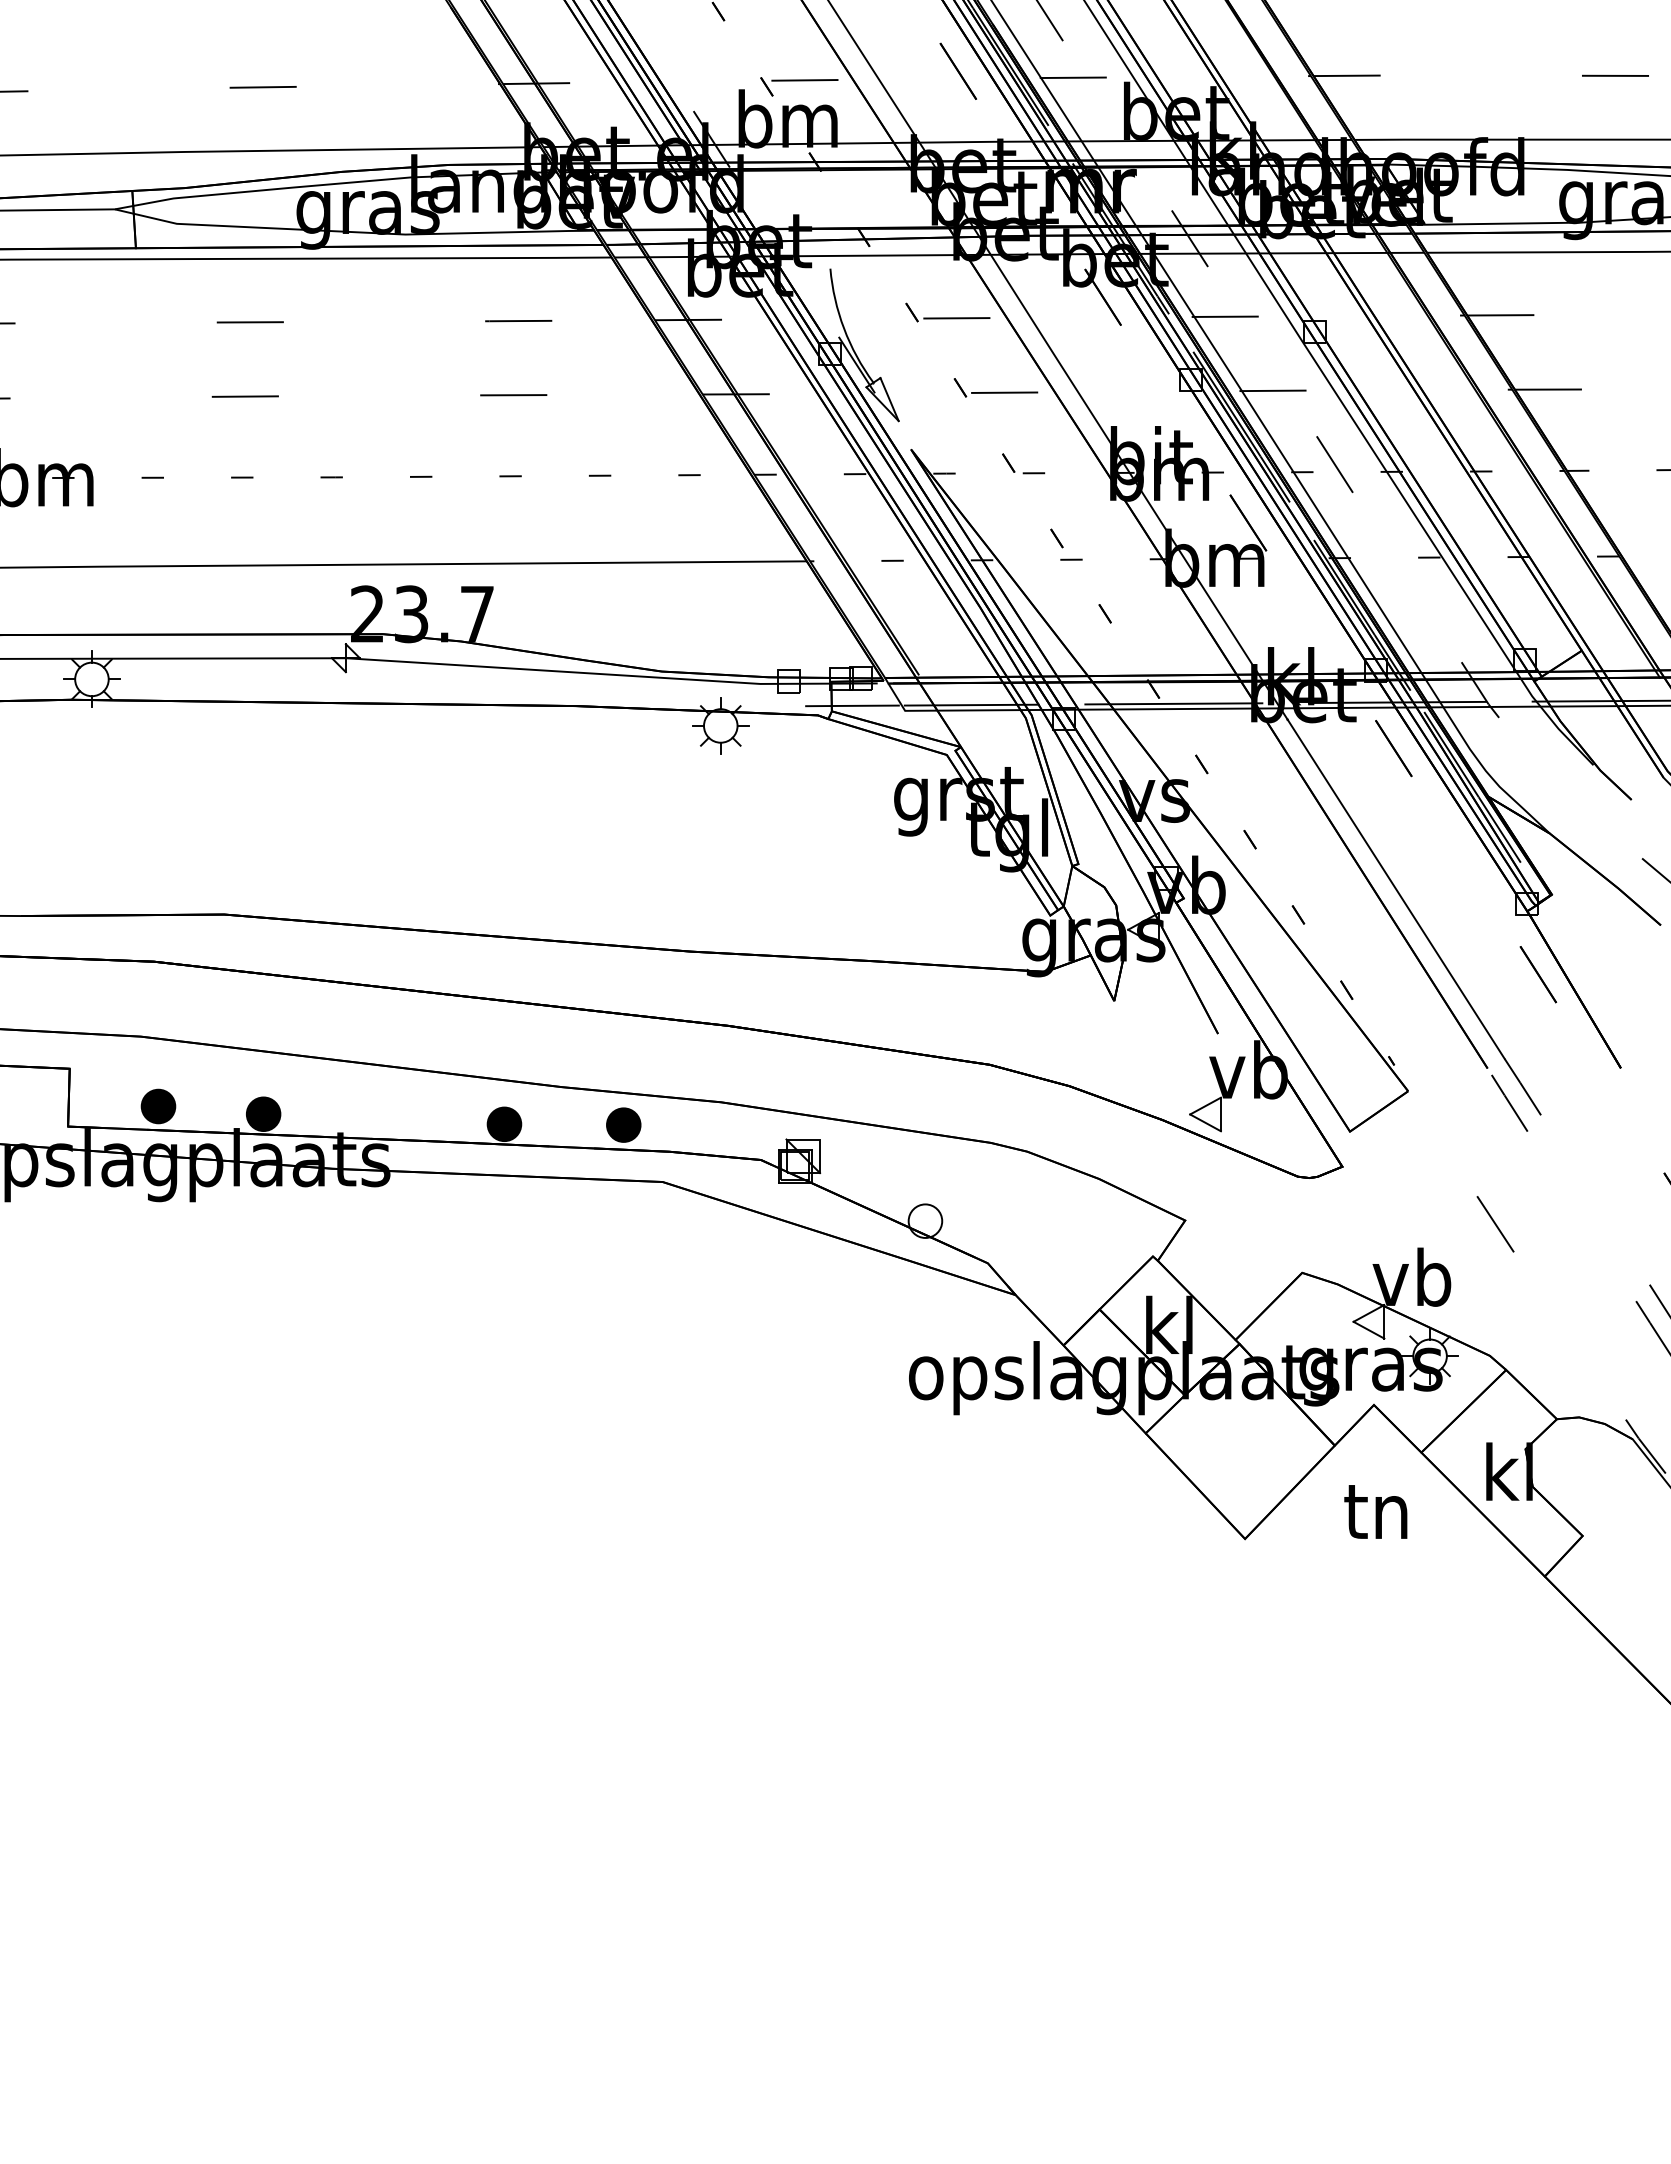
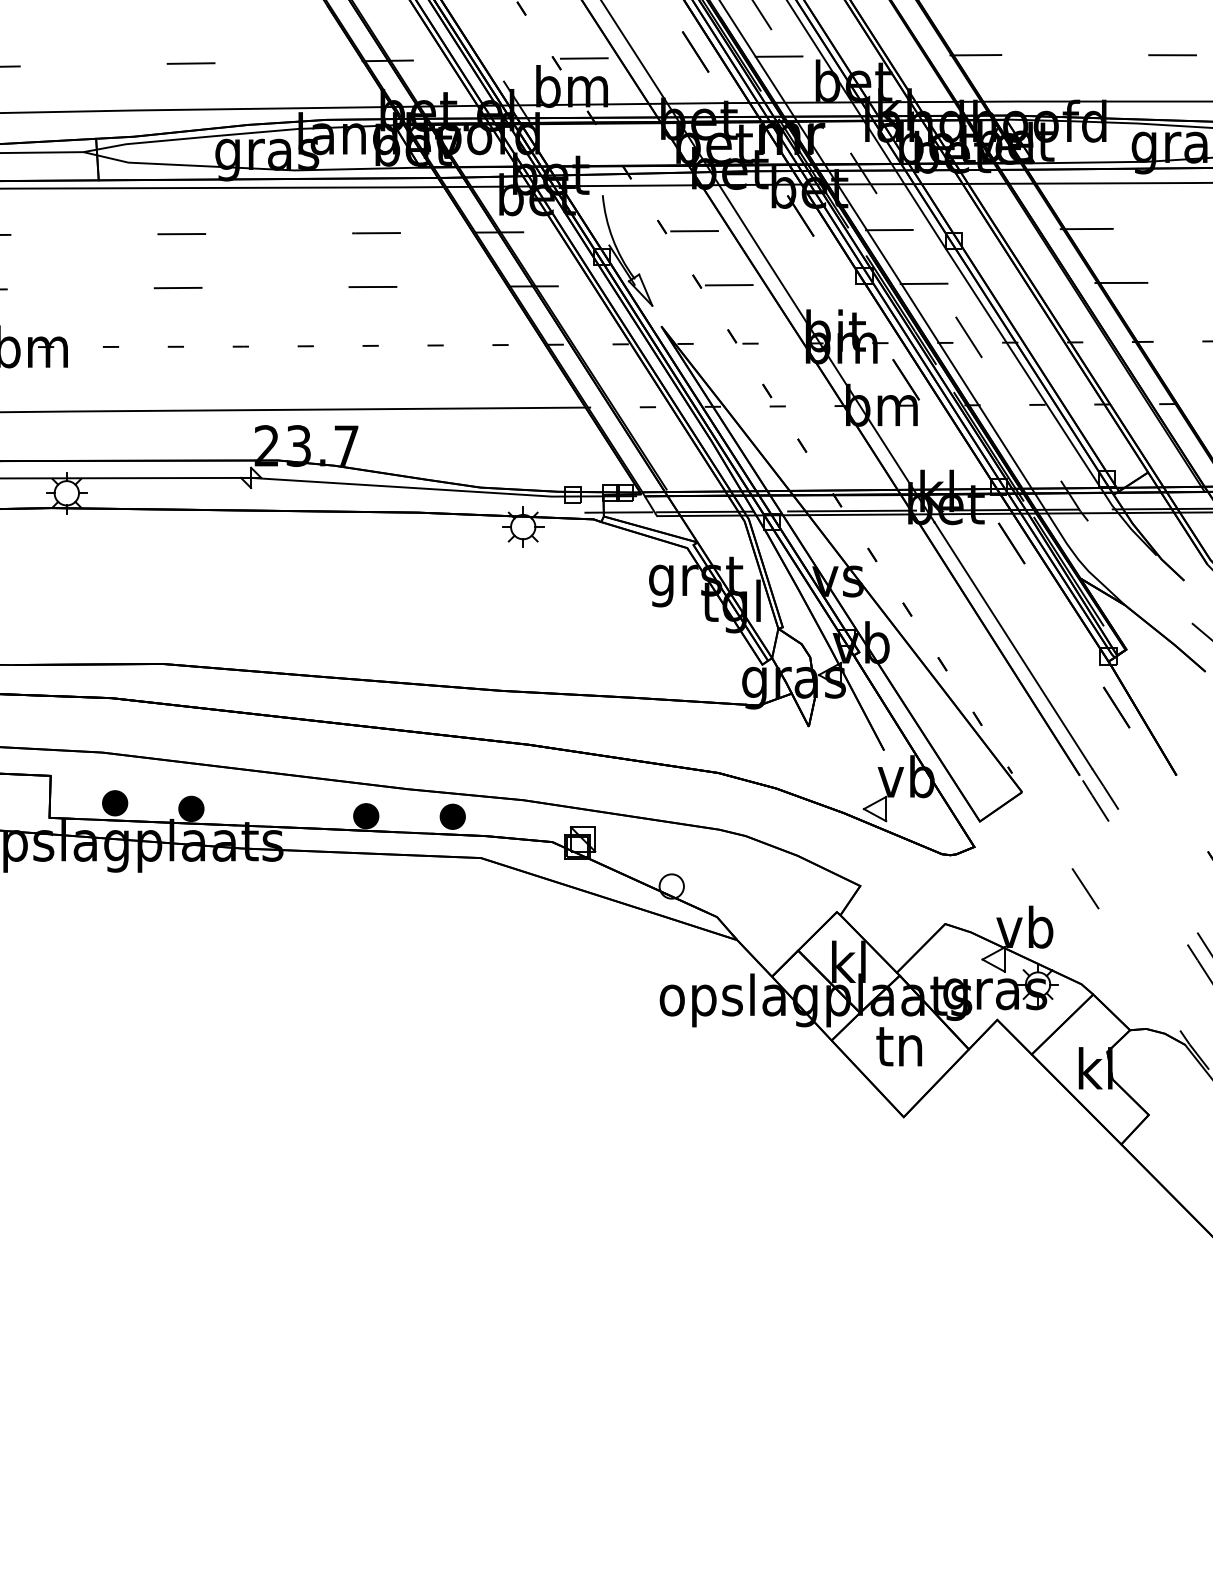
text: (1375, 1511) -> (898, 1046), moved

